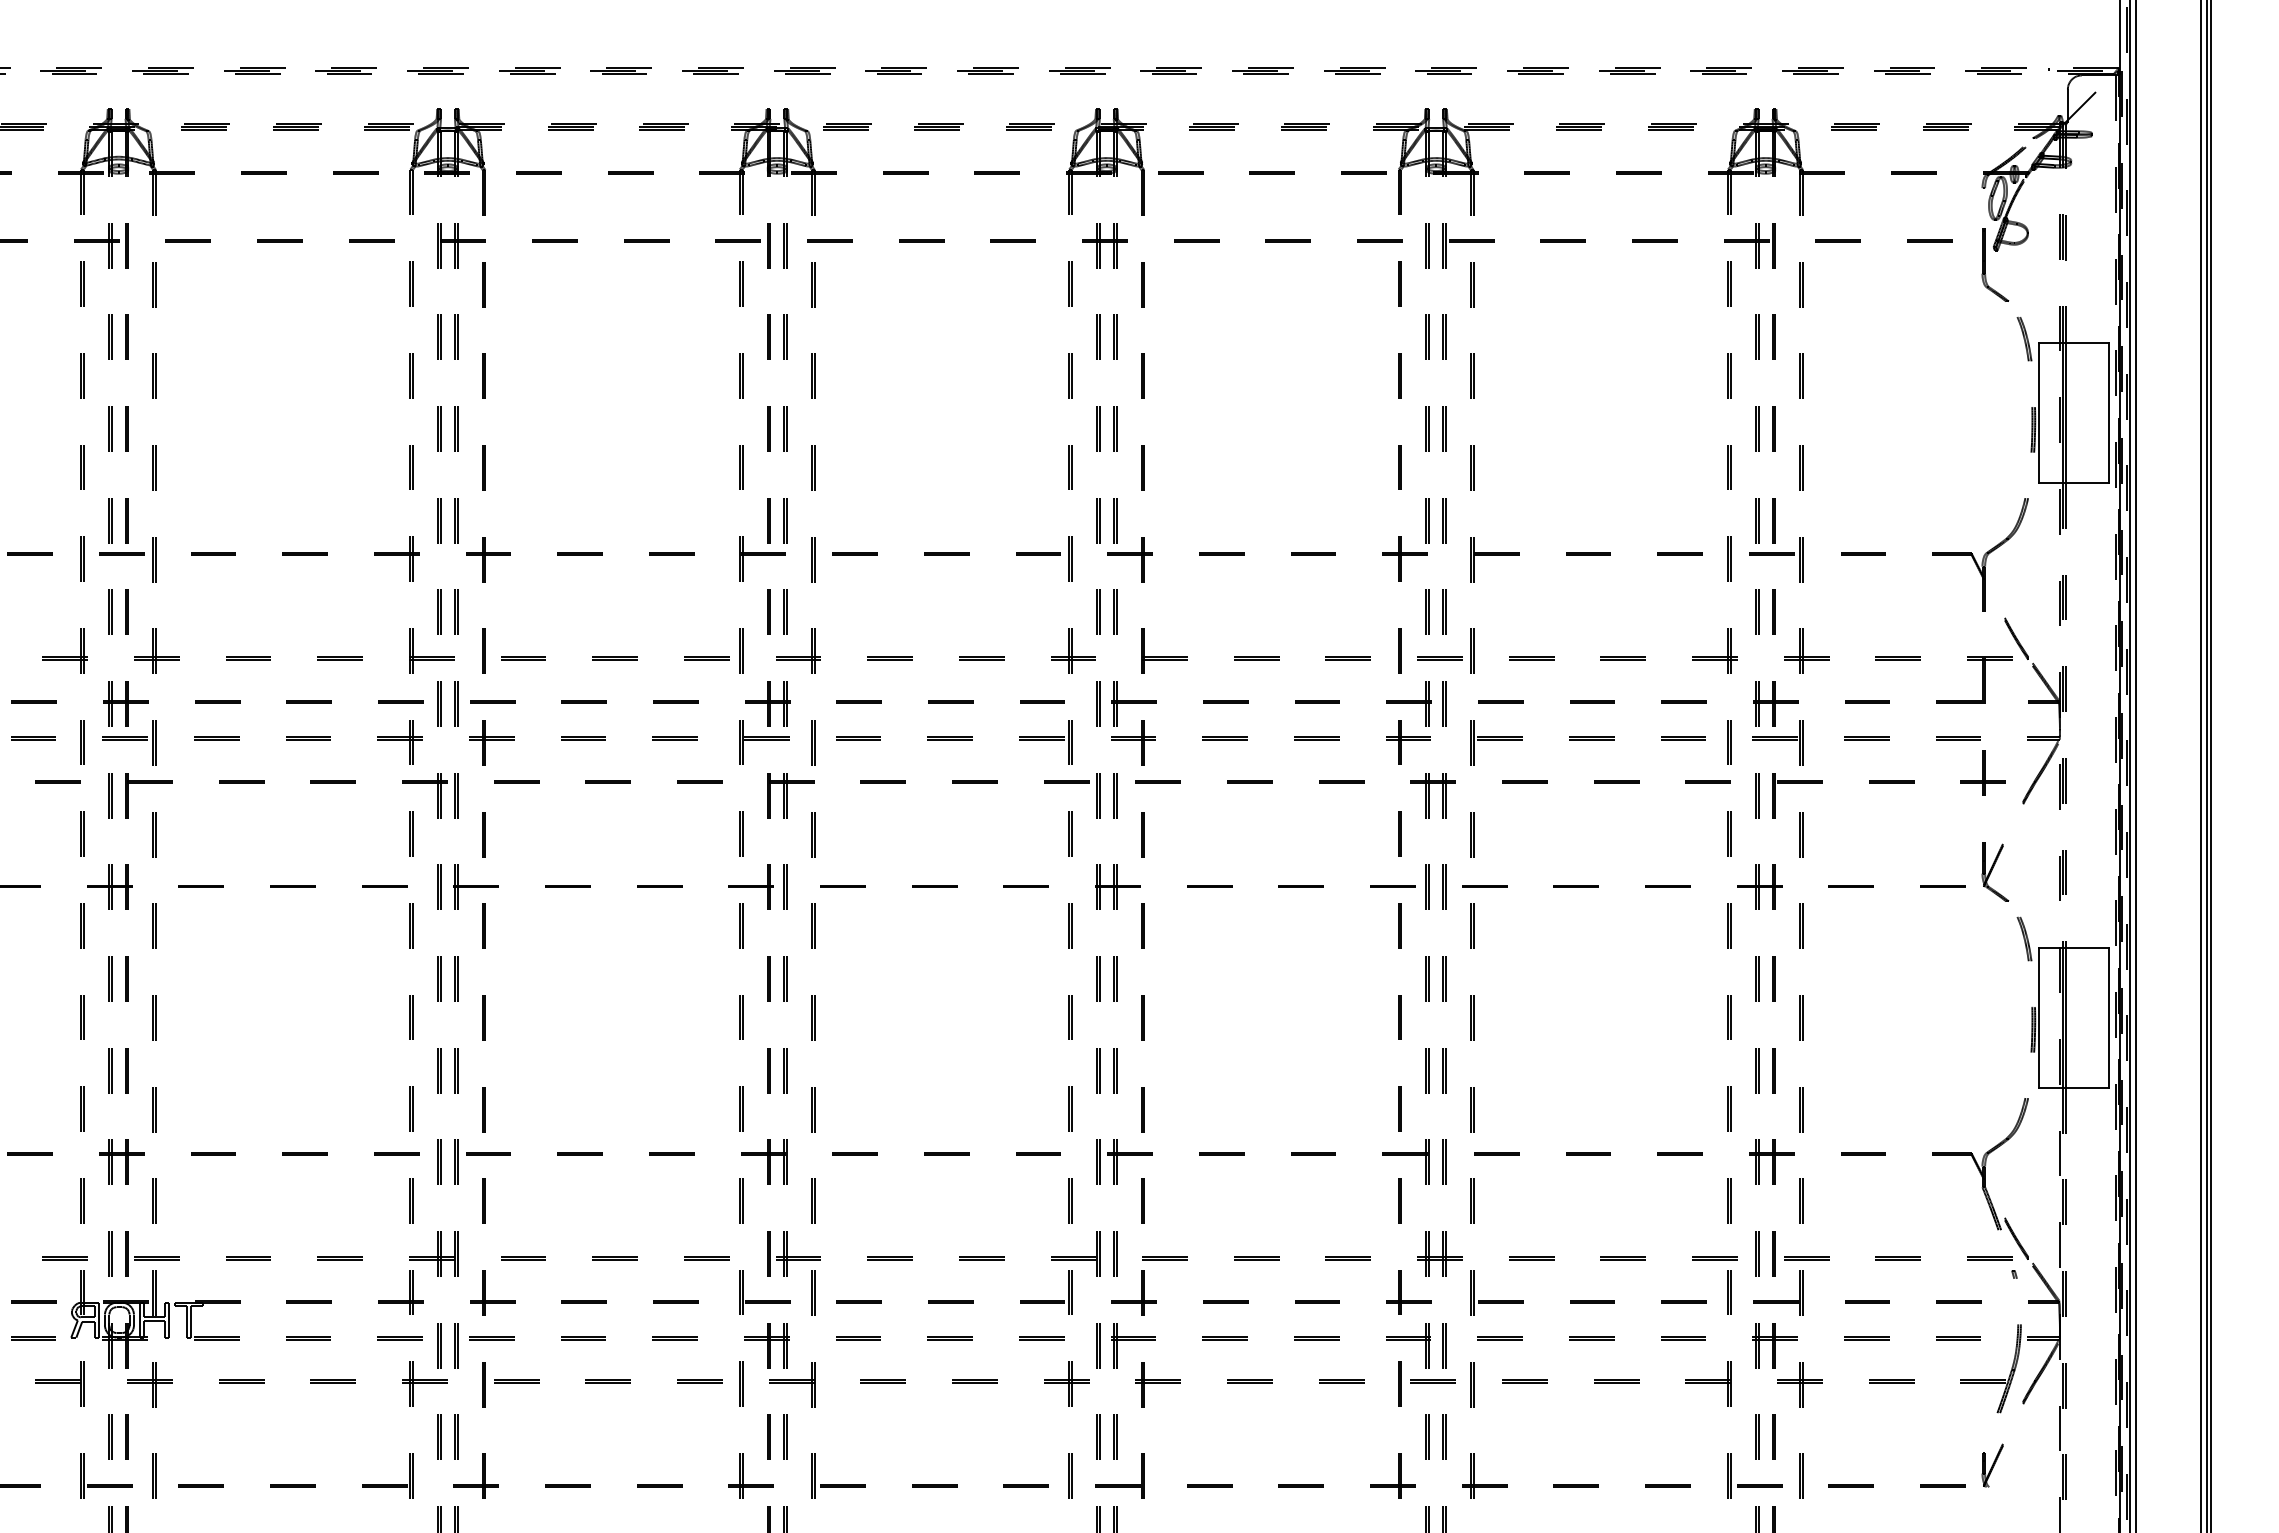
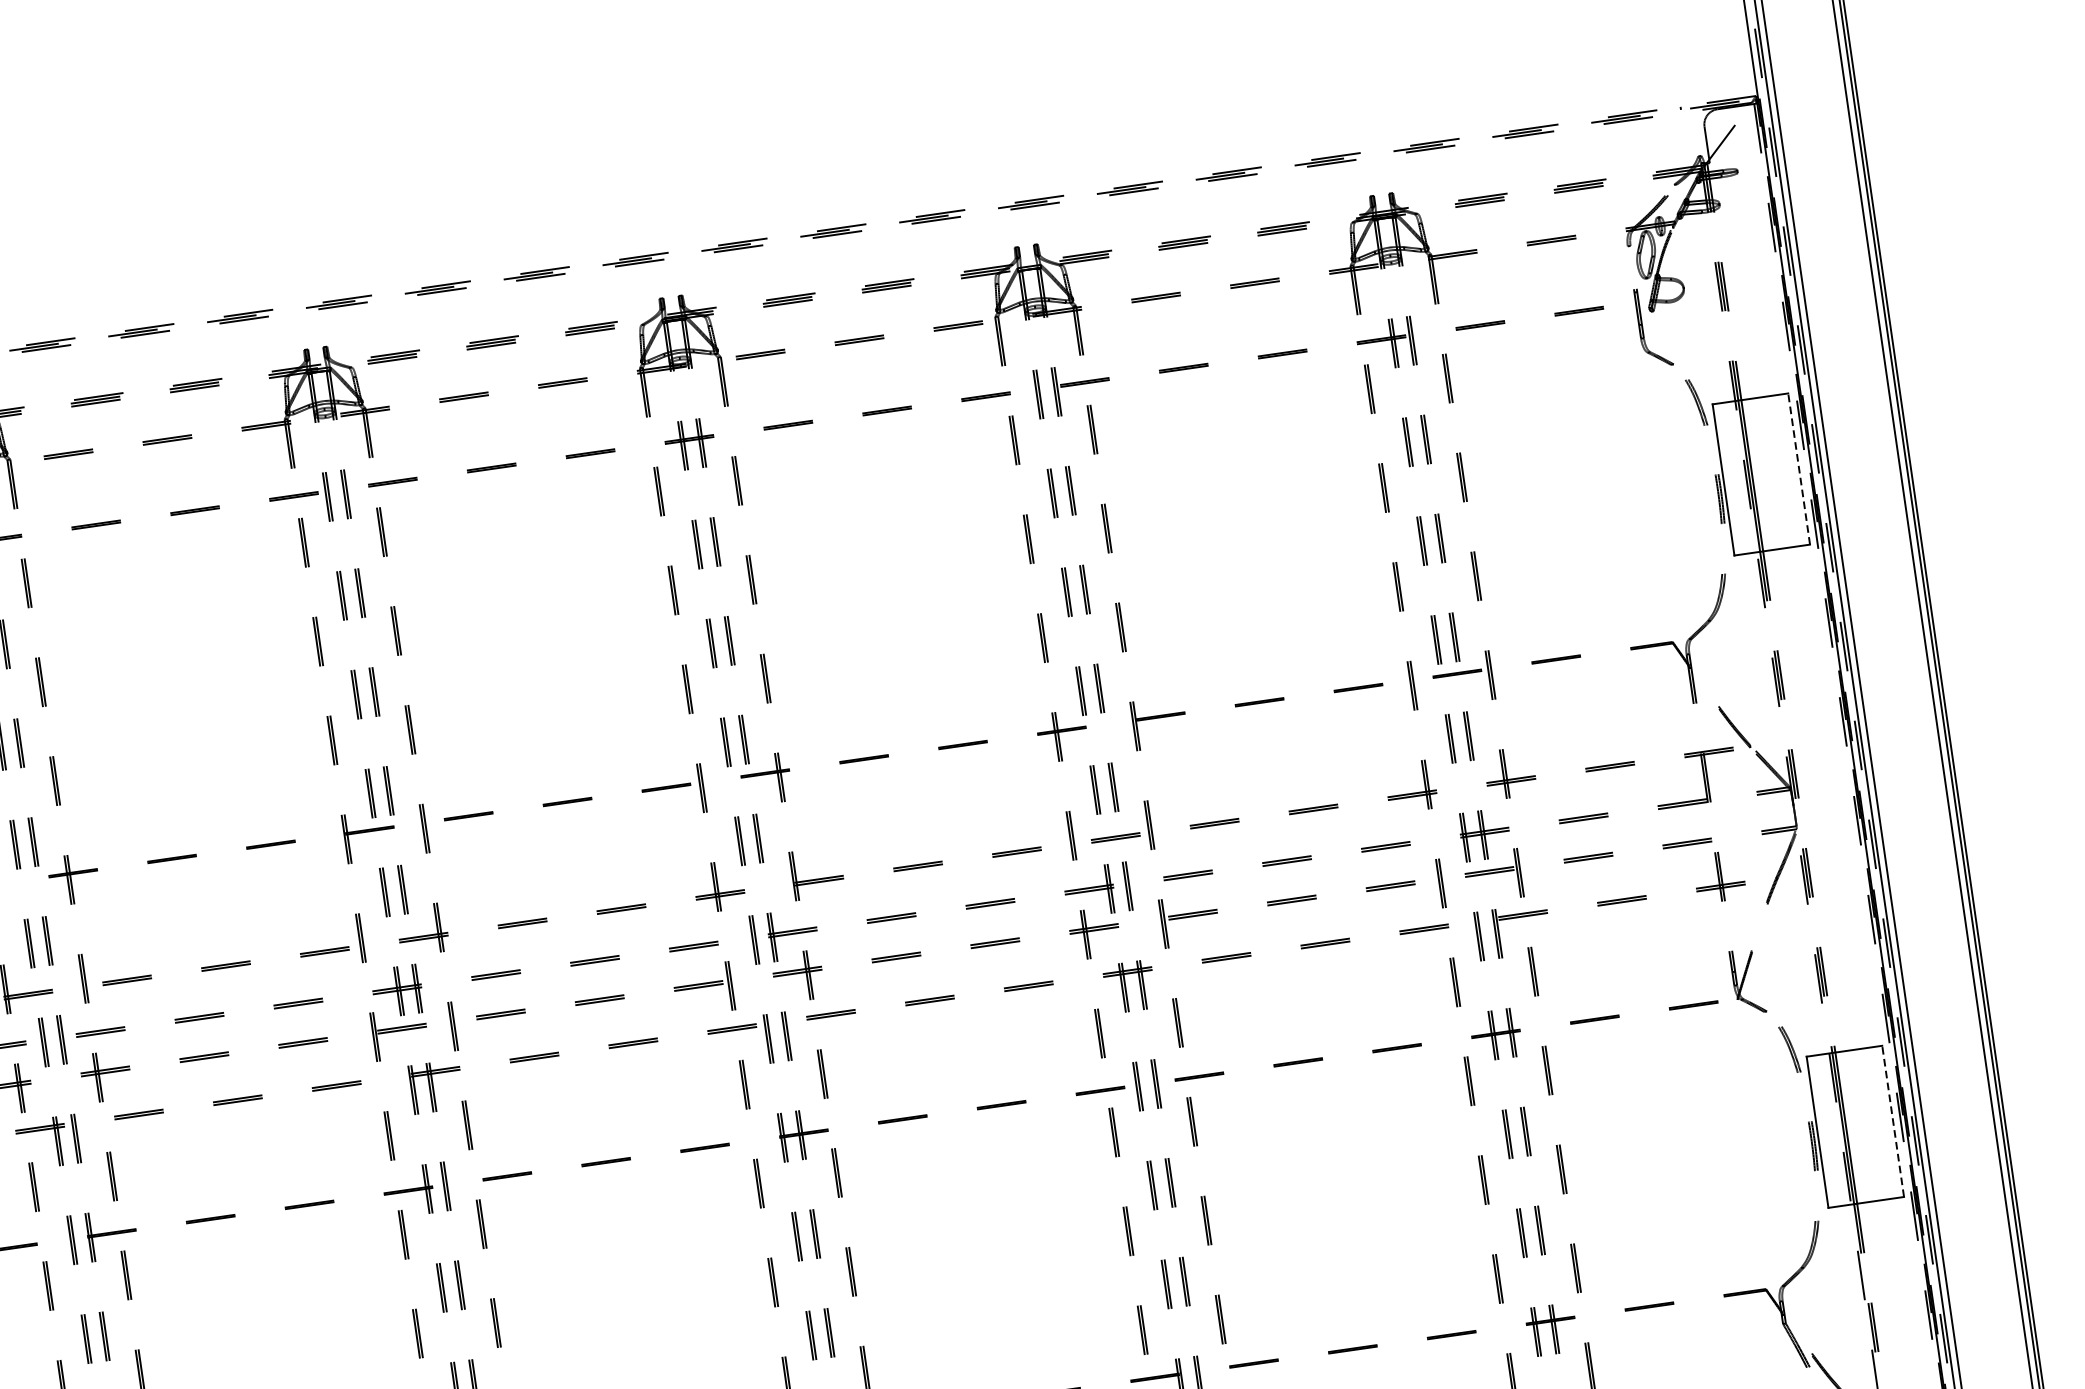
line: (2109, 412) -> (1799, 468), solid -> dashed
line: (2109, 1017) -> (1893, 1121), solid -> dashed

